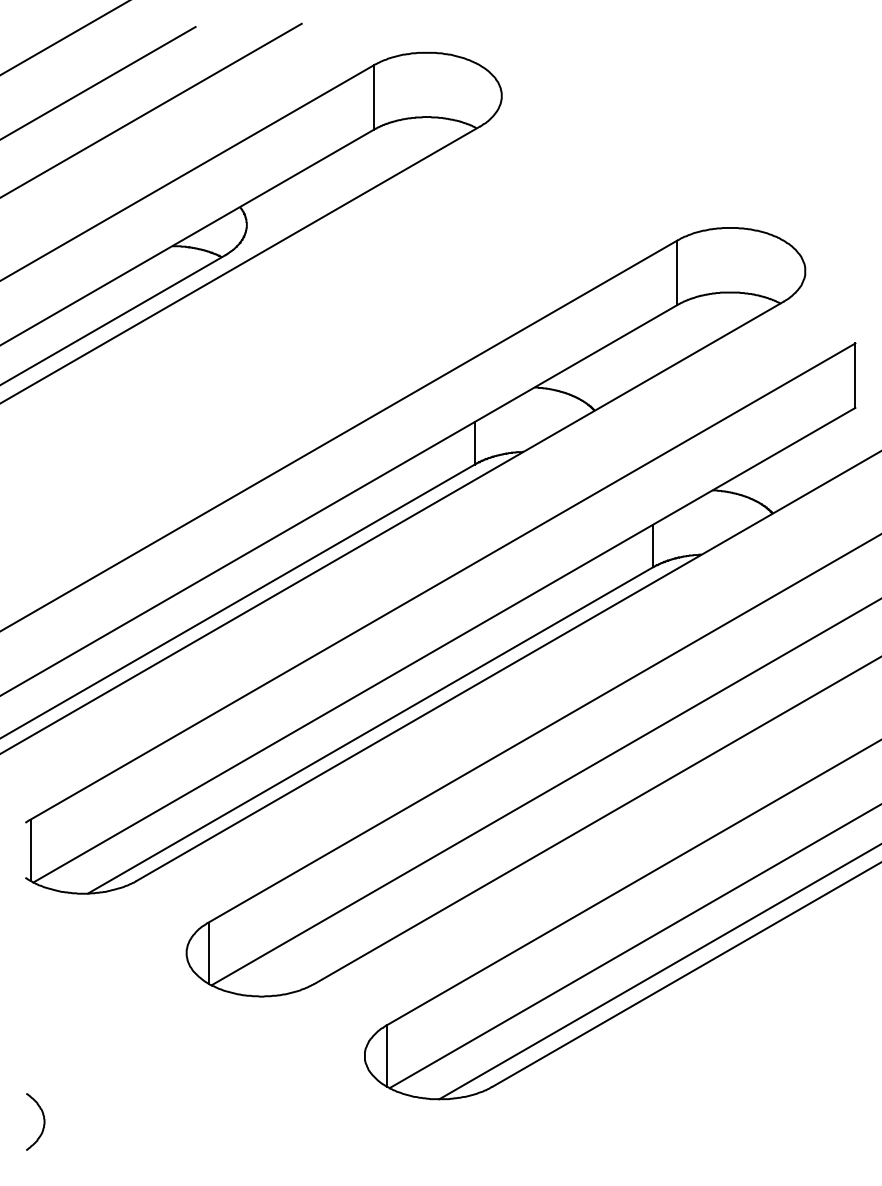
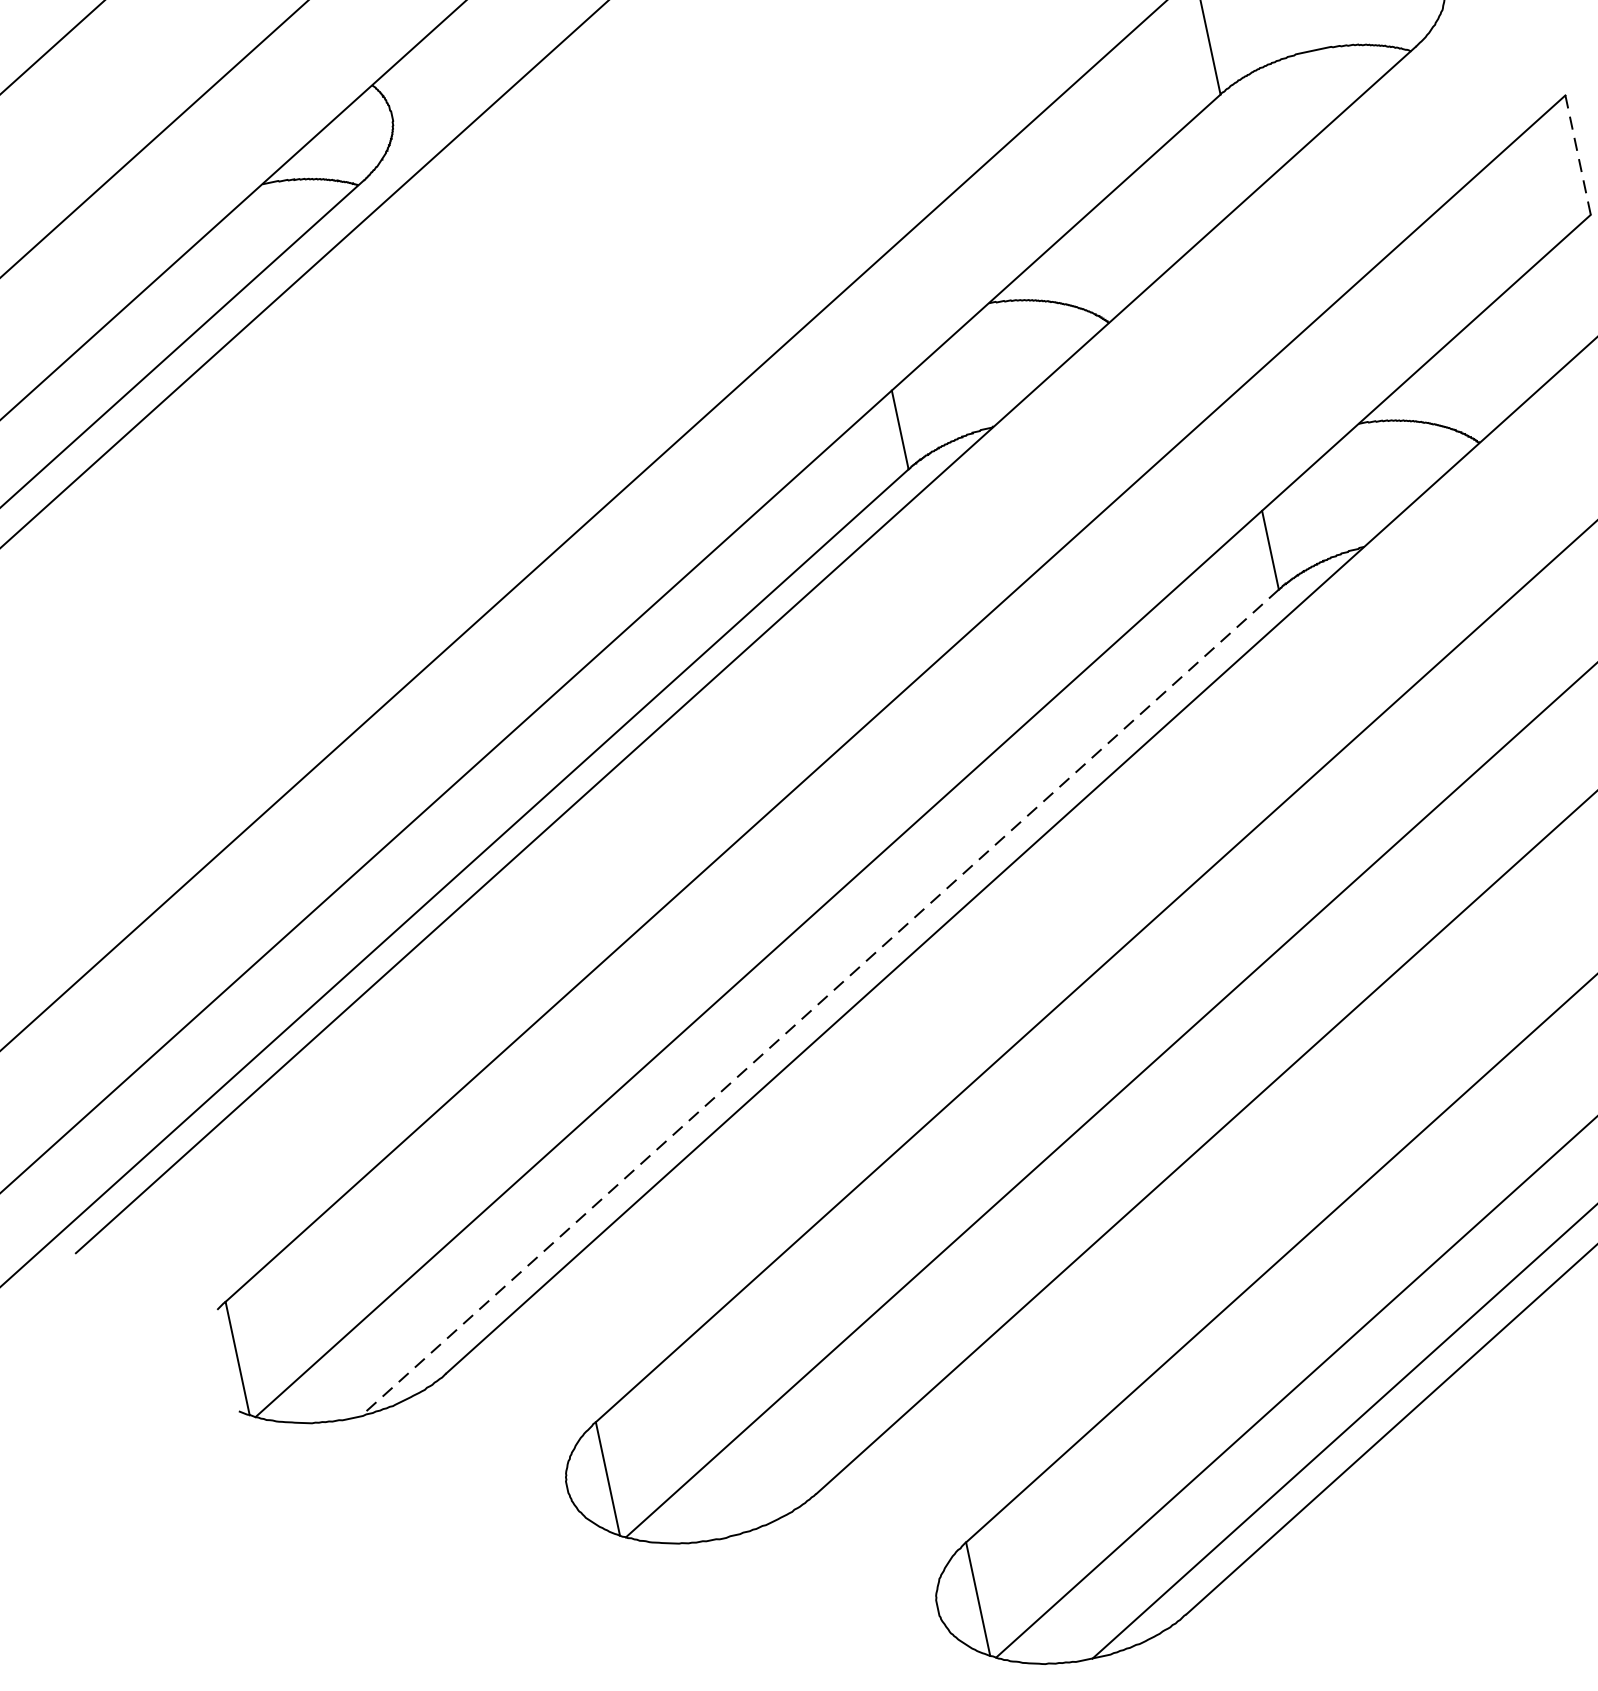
line: (855, 376) -> (1578, 156), solid -> dashed
line: (370, 730) -> (819, 1002), solid -> dashed

